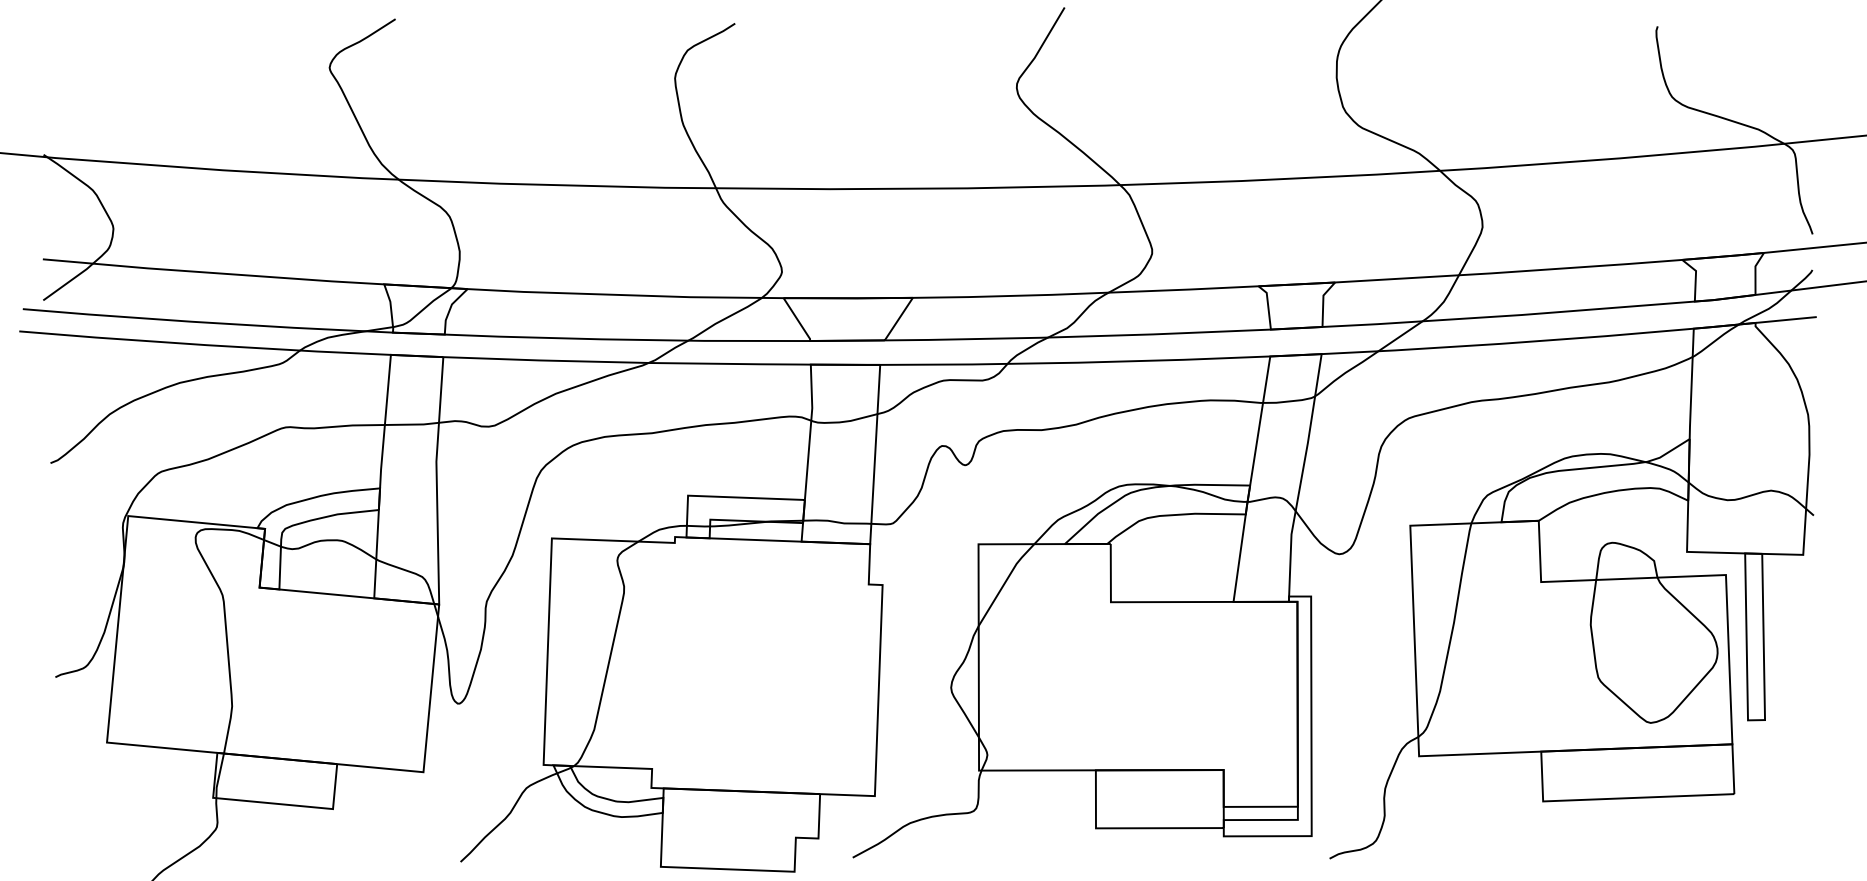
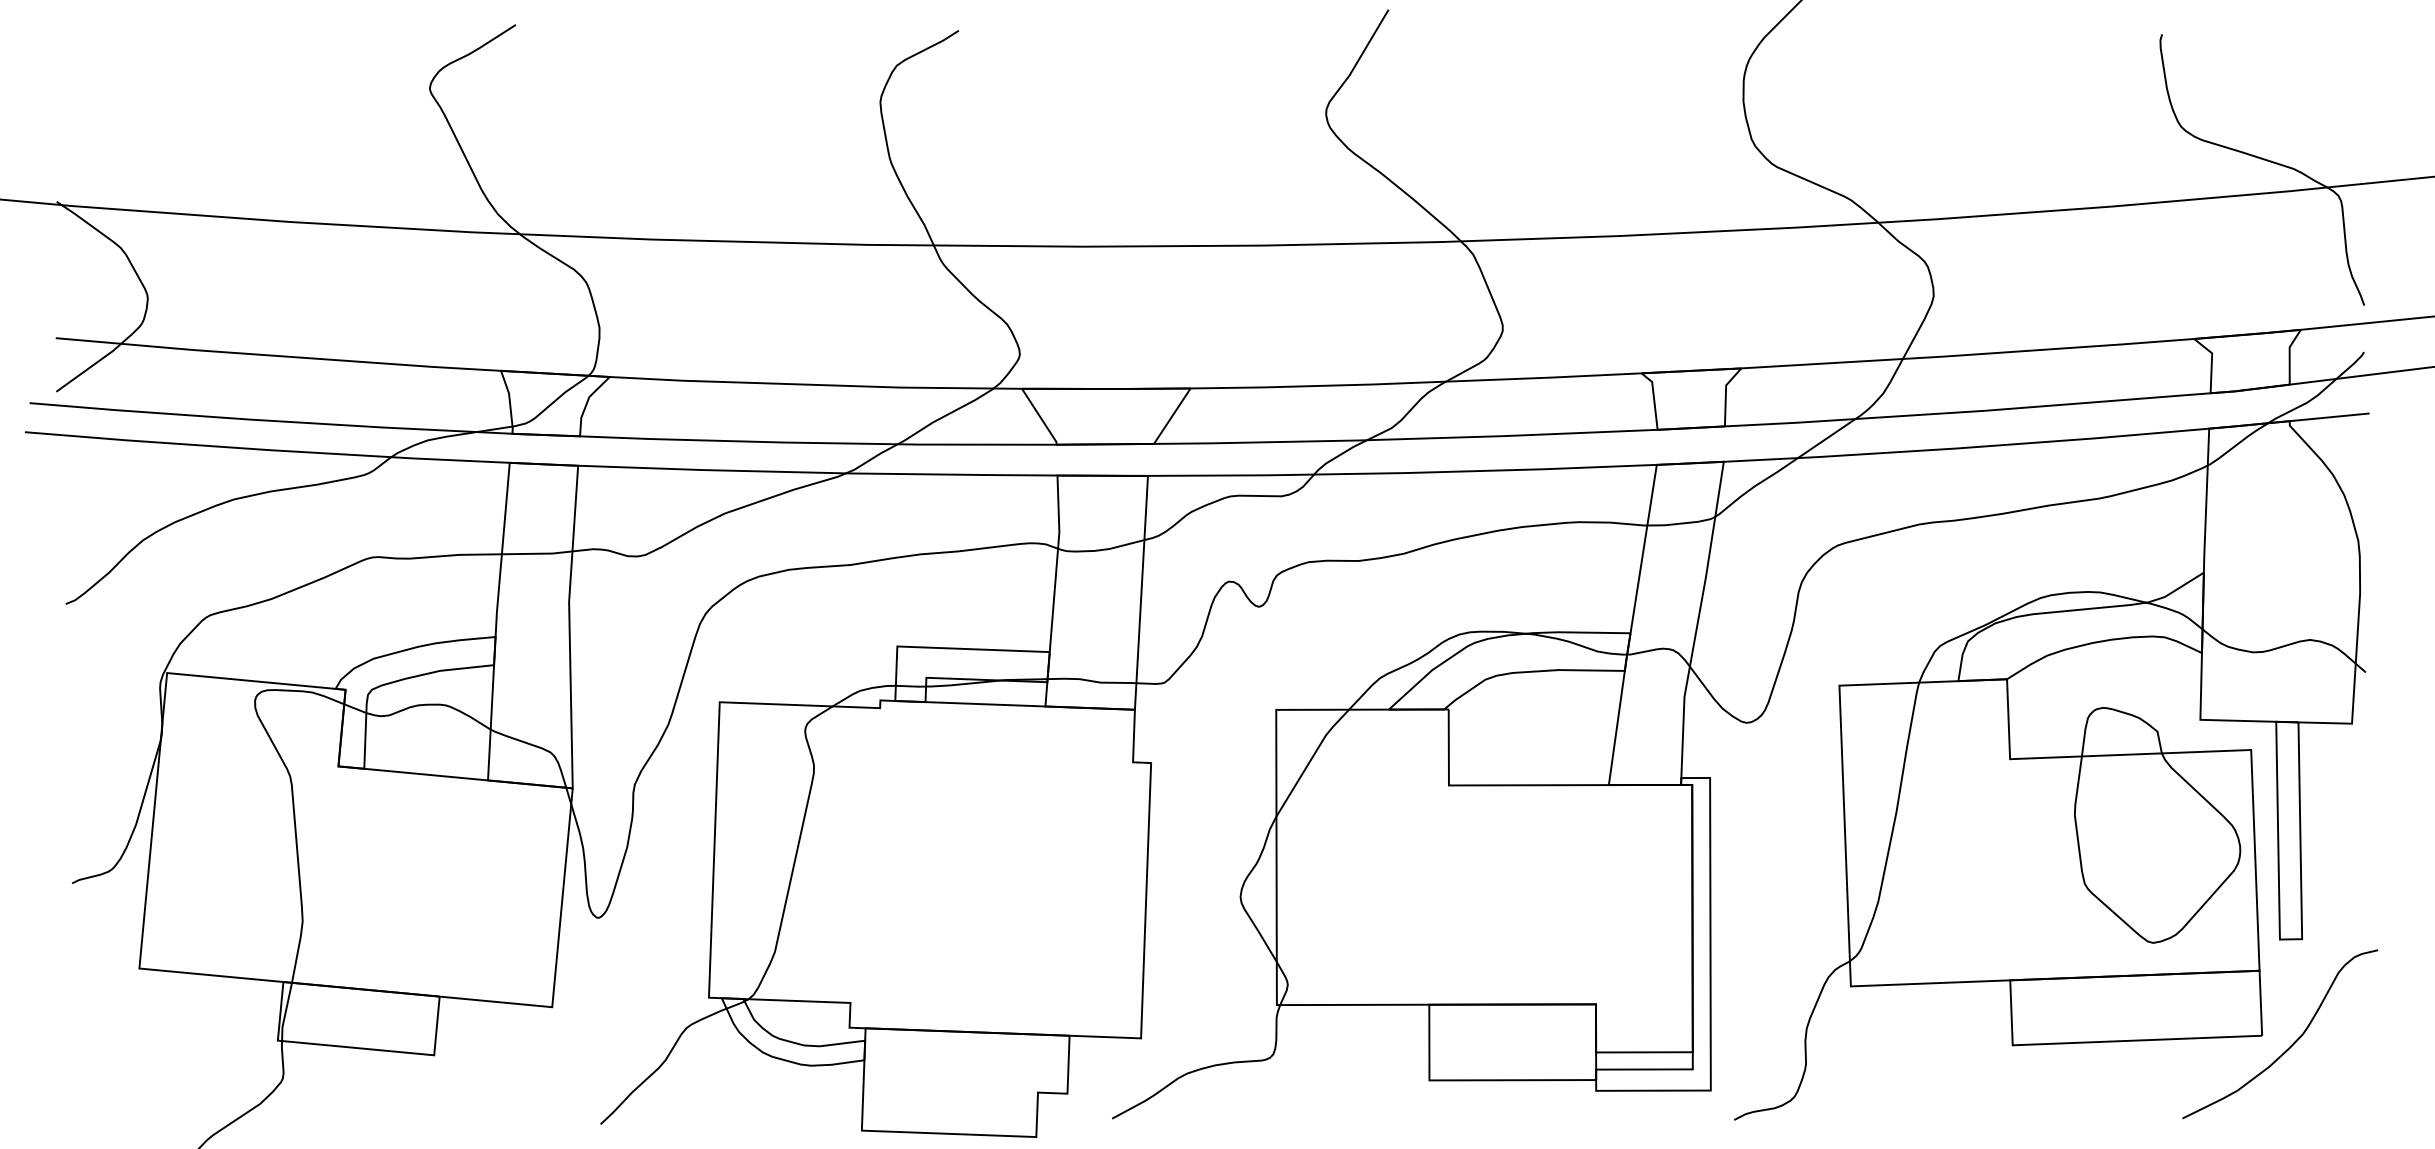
curve: (1757, 800) -> (2292, 1044), added

